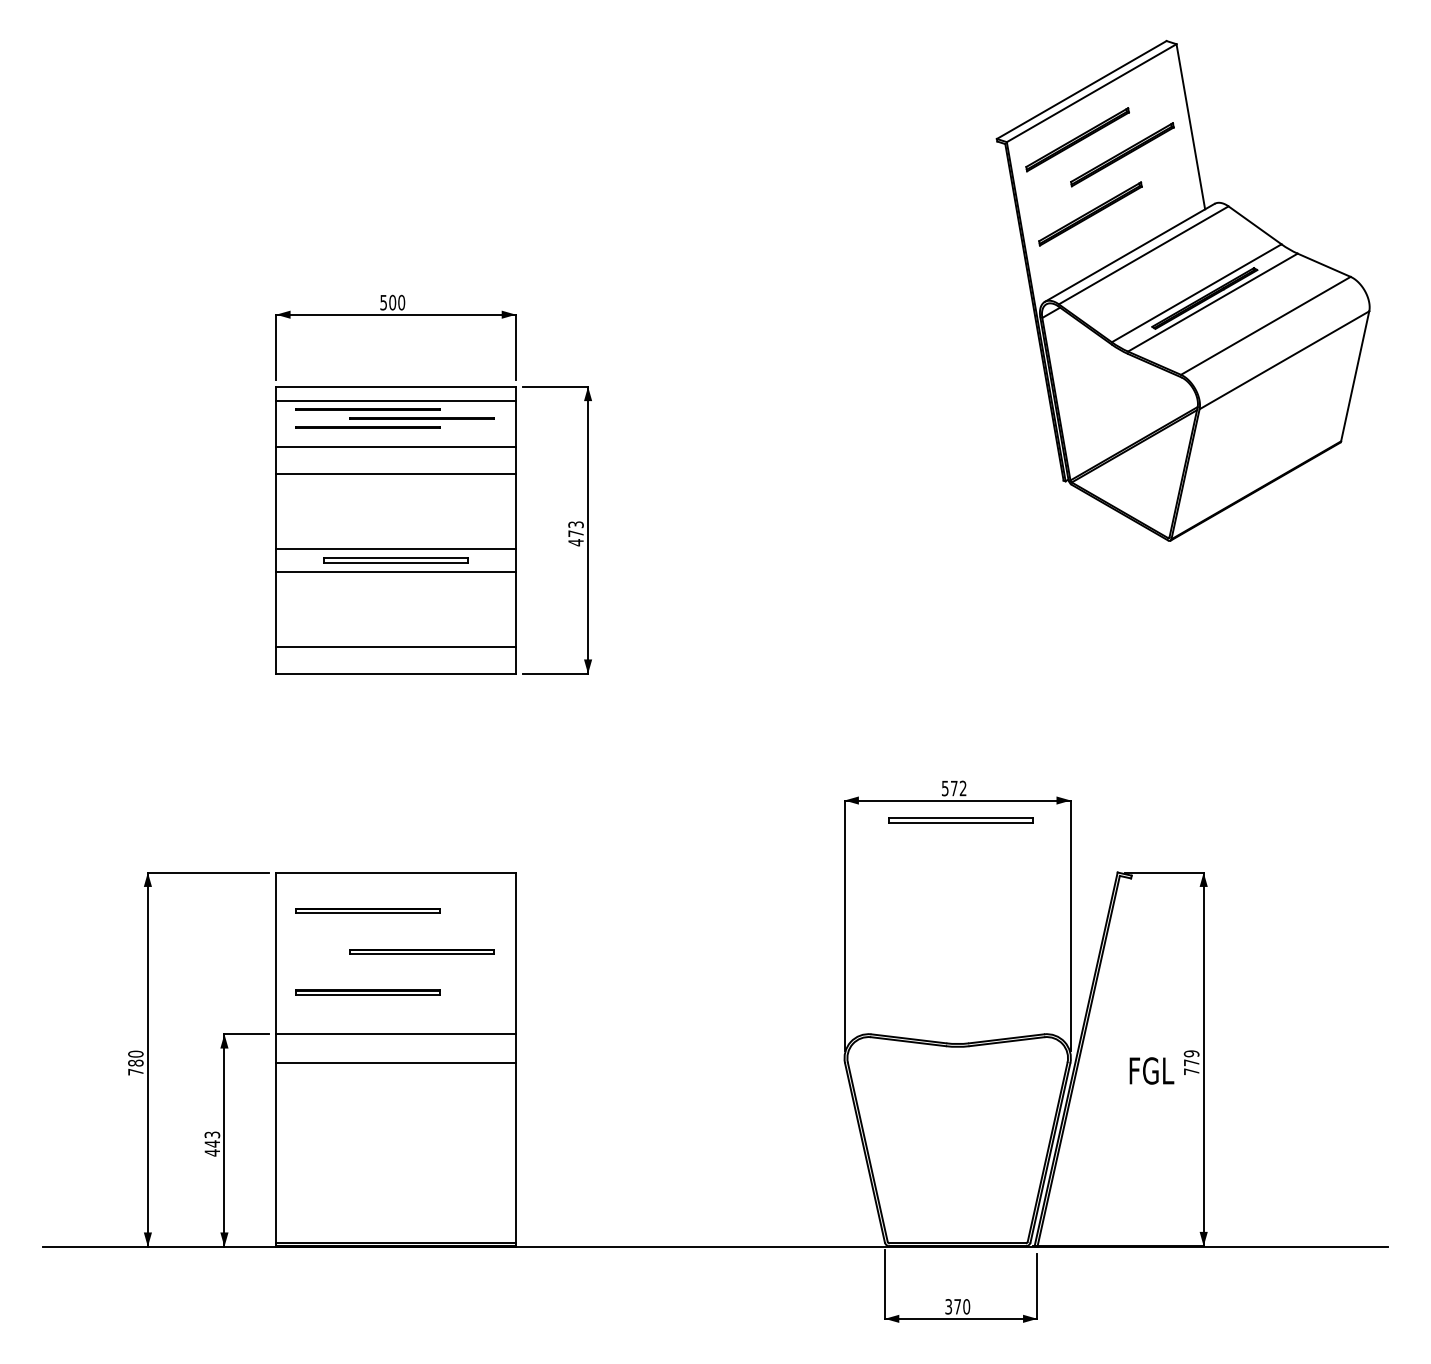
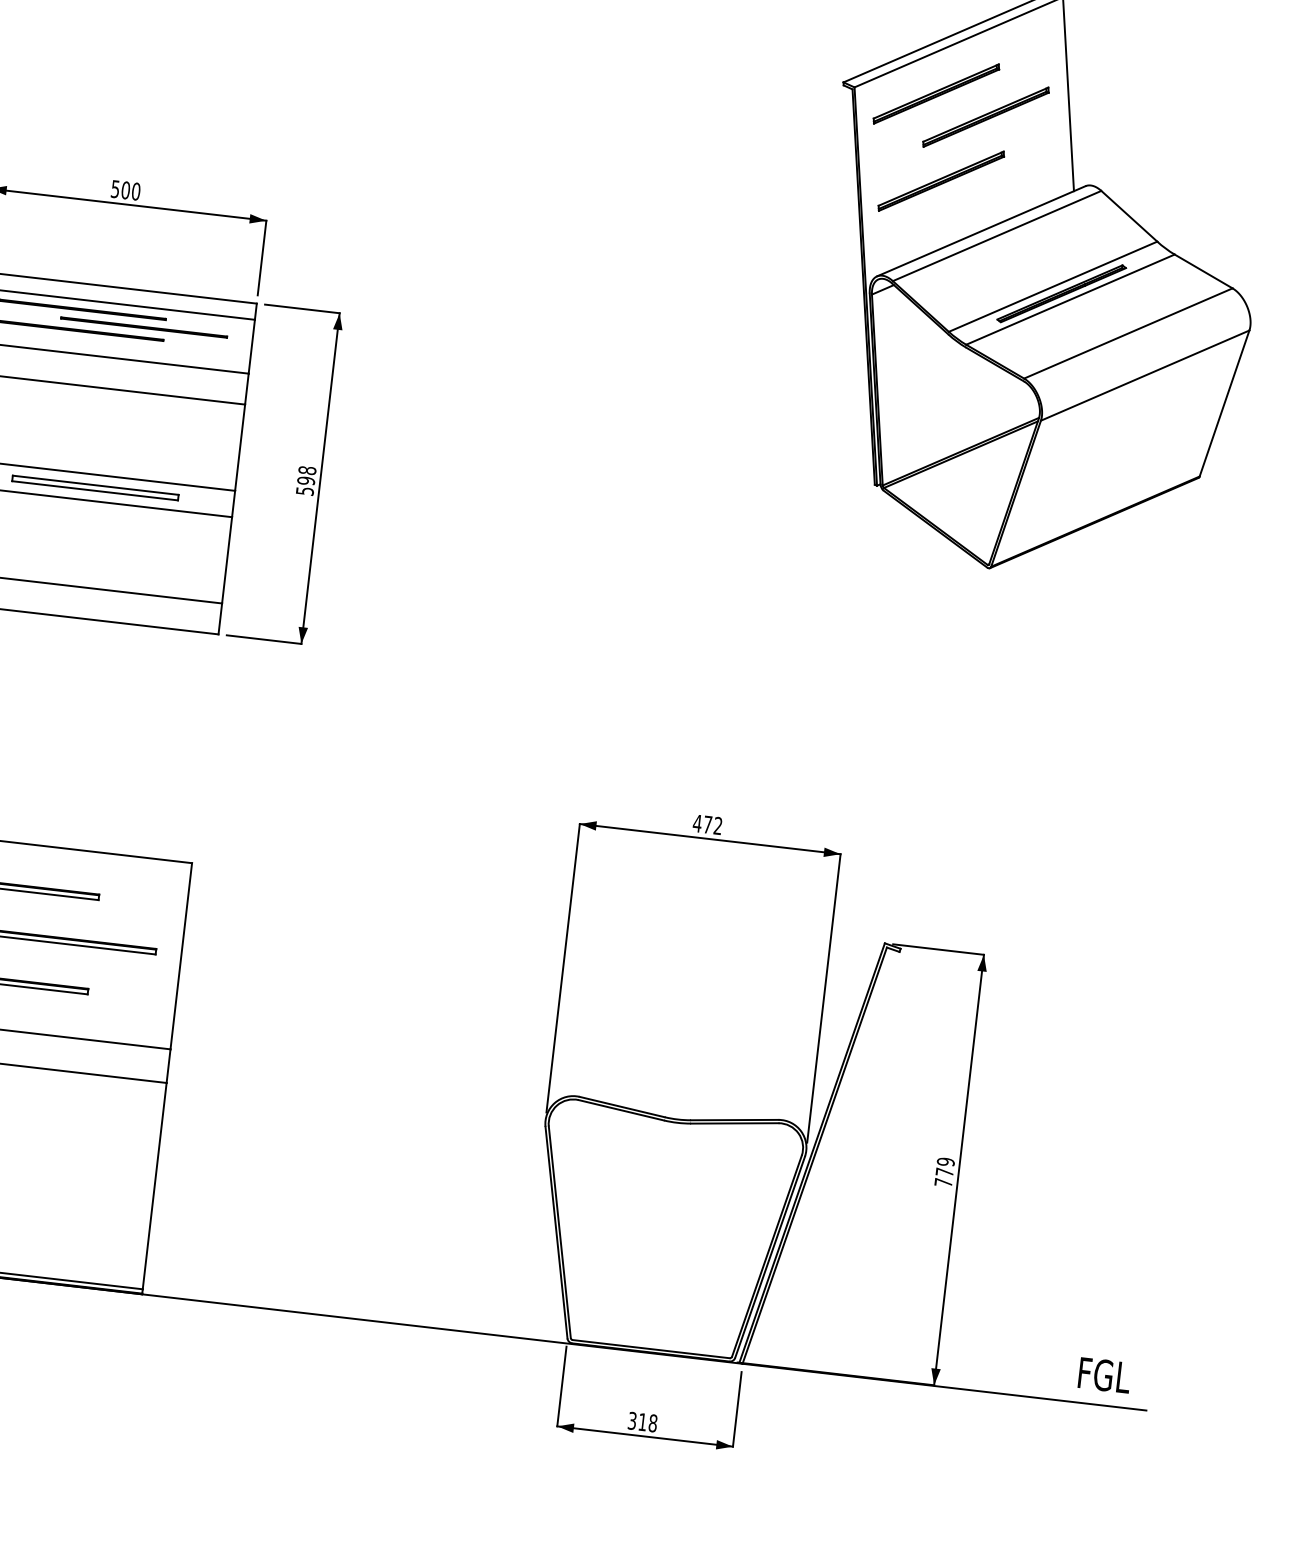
text: (575, 533) -> (305, 480), 473 -> 598
text: (944, 788) -> (696, 823), 572 -> 472
part: (960, 820) -> (710, 862), removed
text: (1151, 1070) -> (1104, 1374), moved
text: (962, 1306) -> (648, 1422), 370 -> 318

